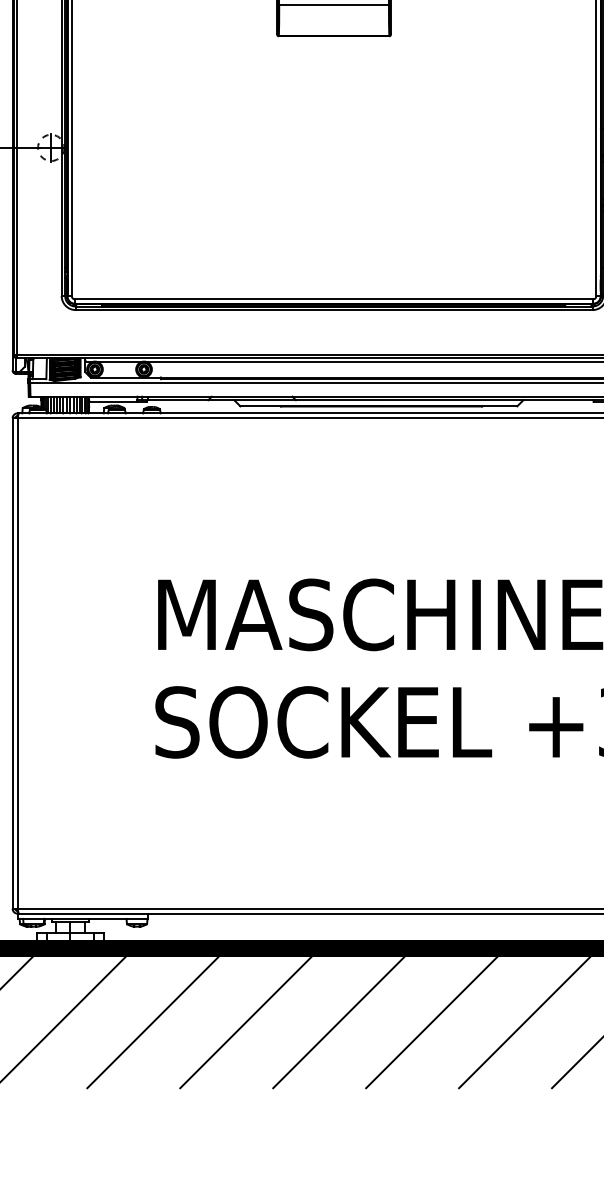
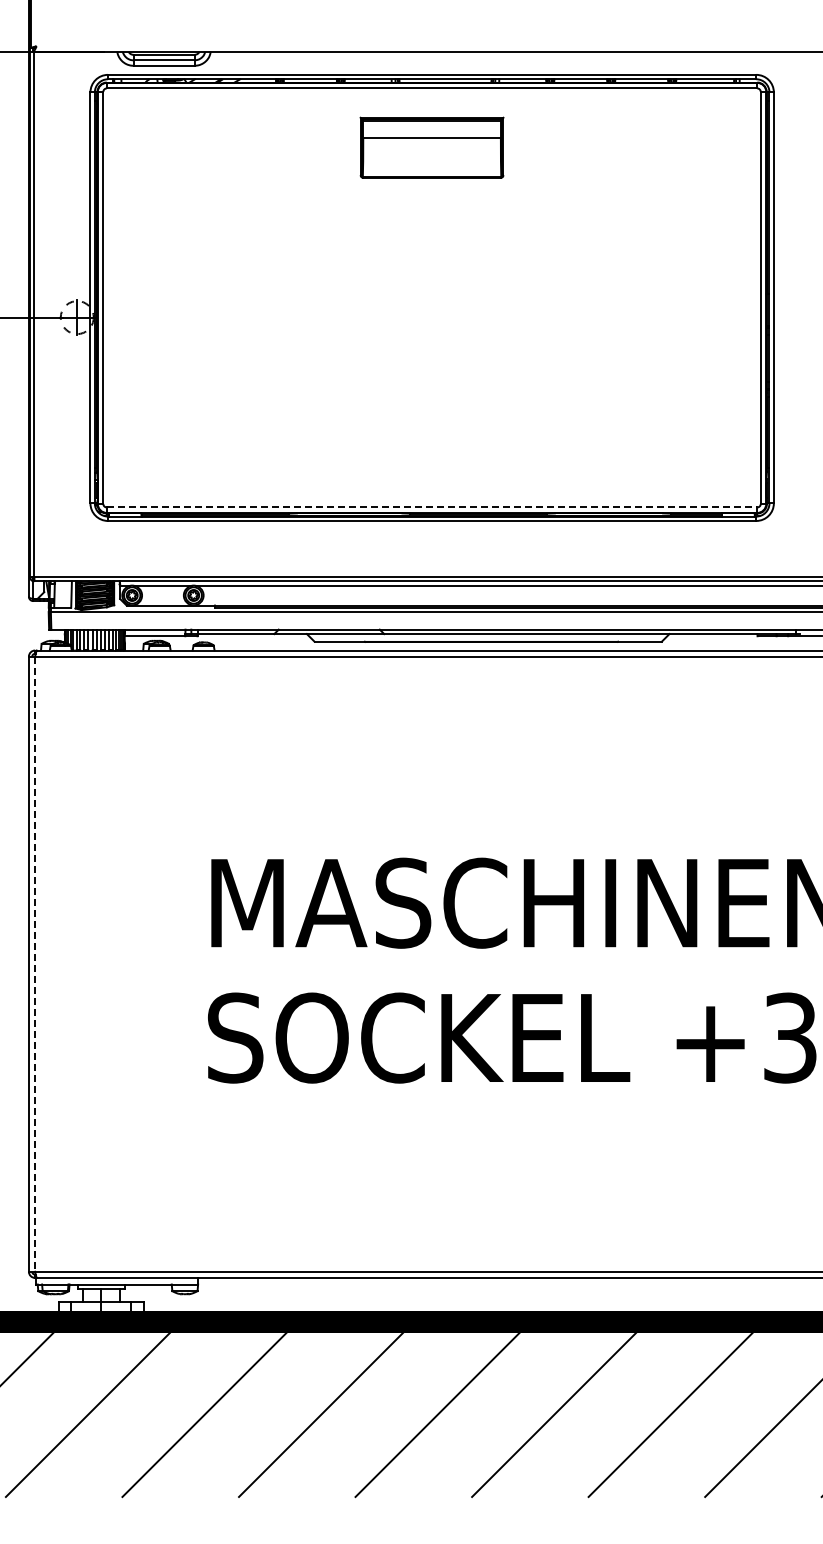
line: (334, 299) -> (432, 507), solid -> dashed
line: (17, 663) -> (35, 964), solid -> dashed

